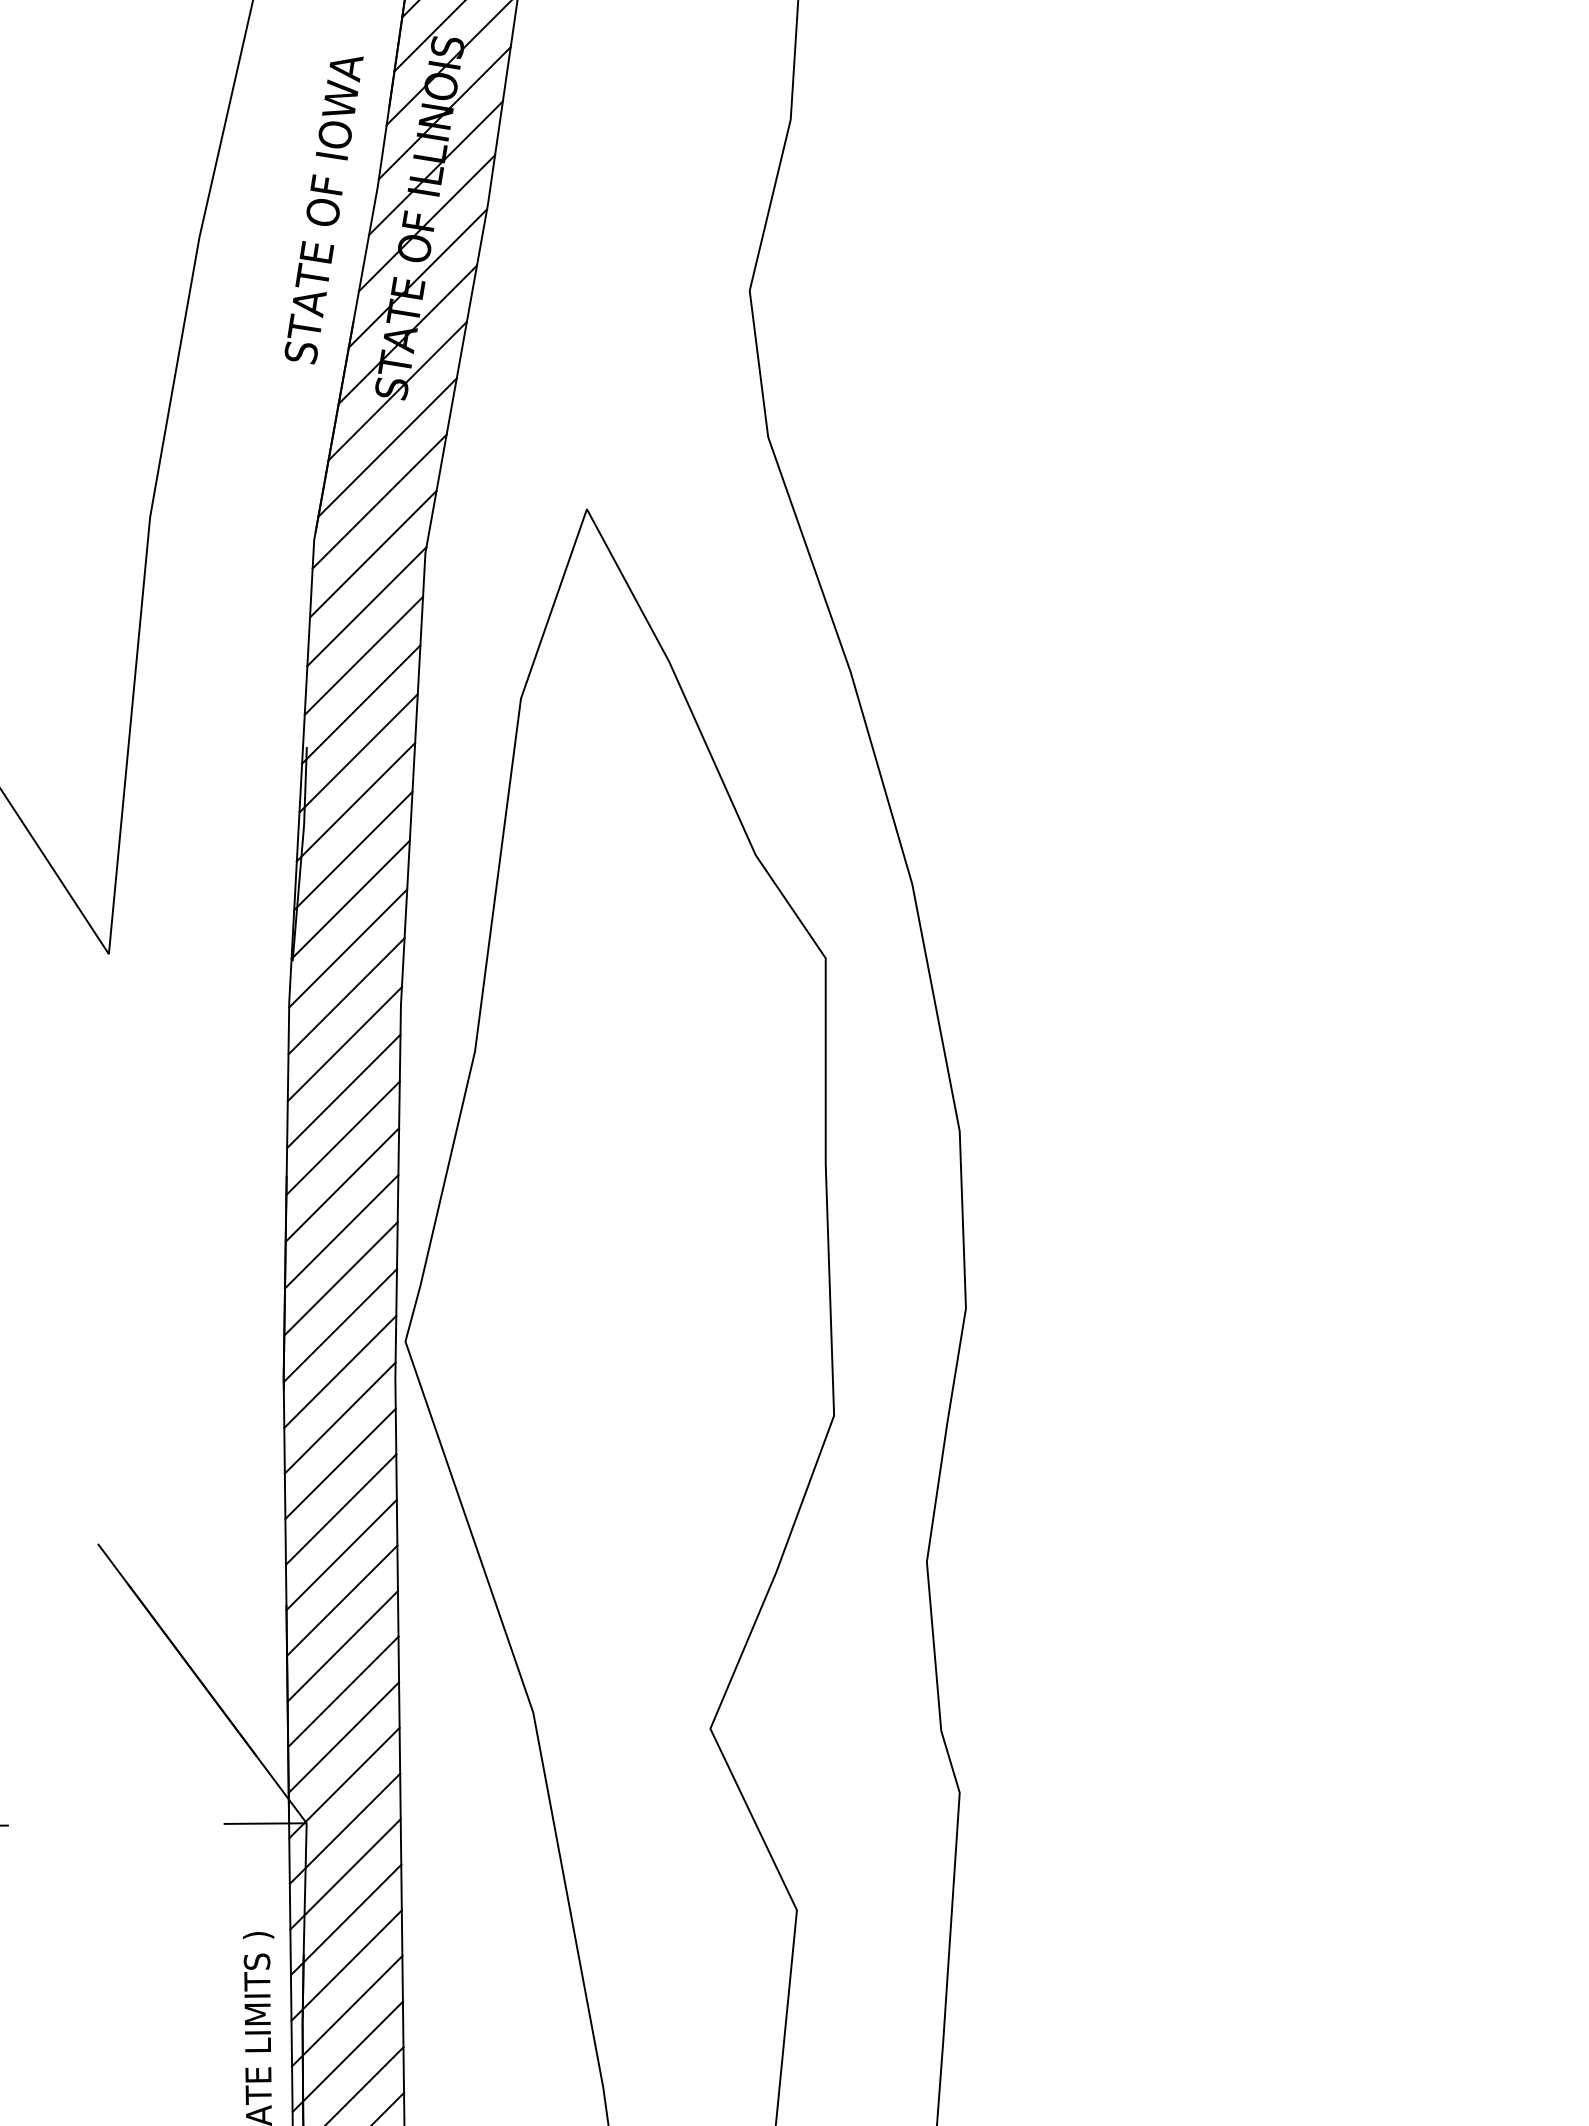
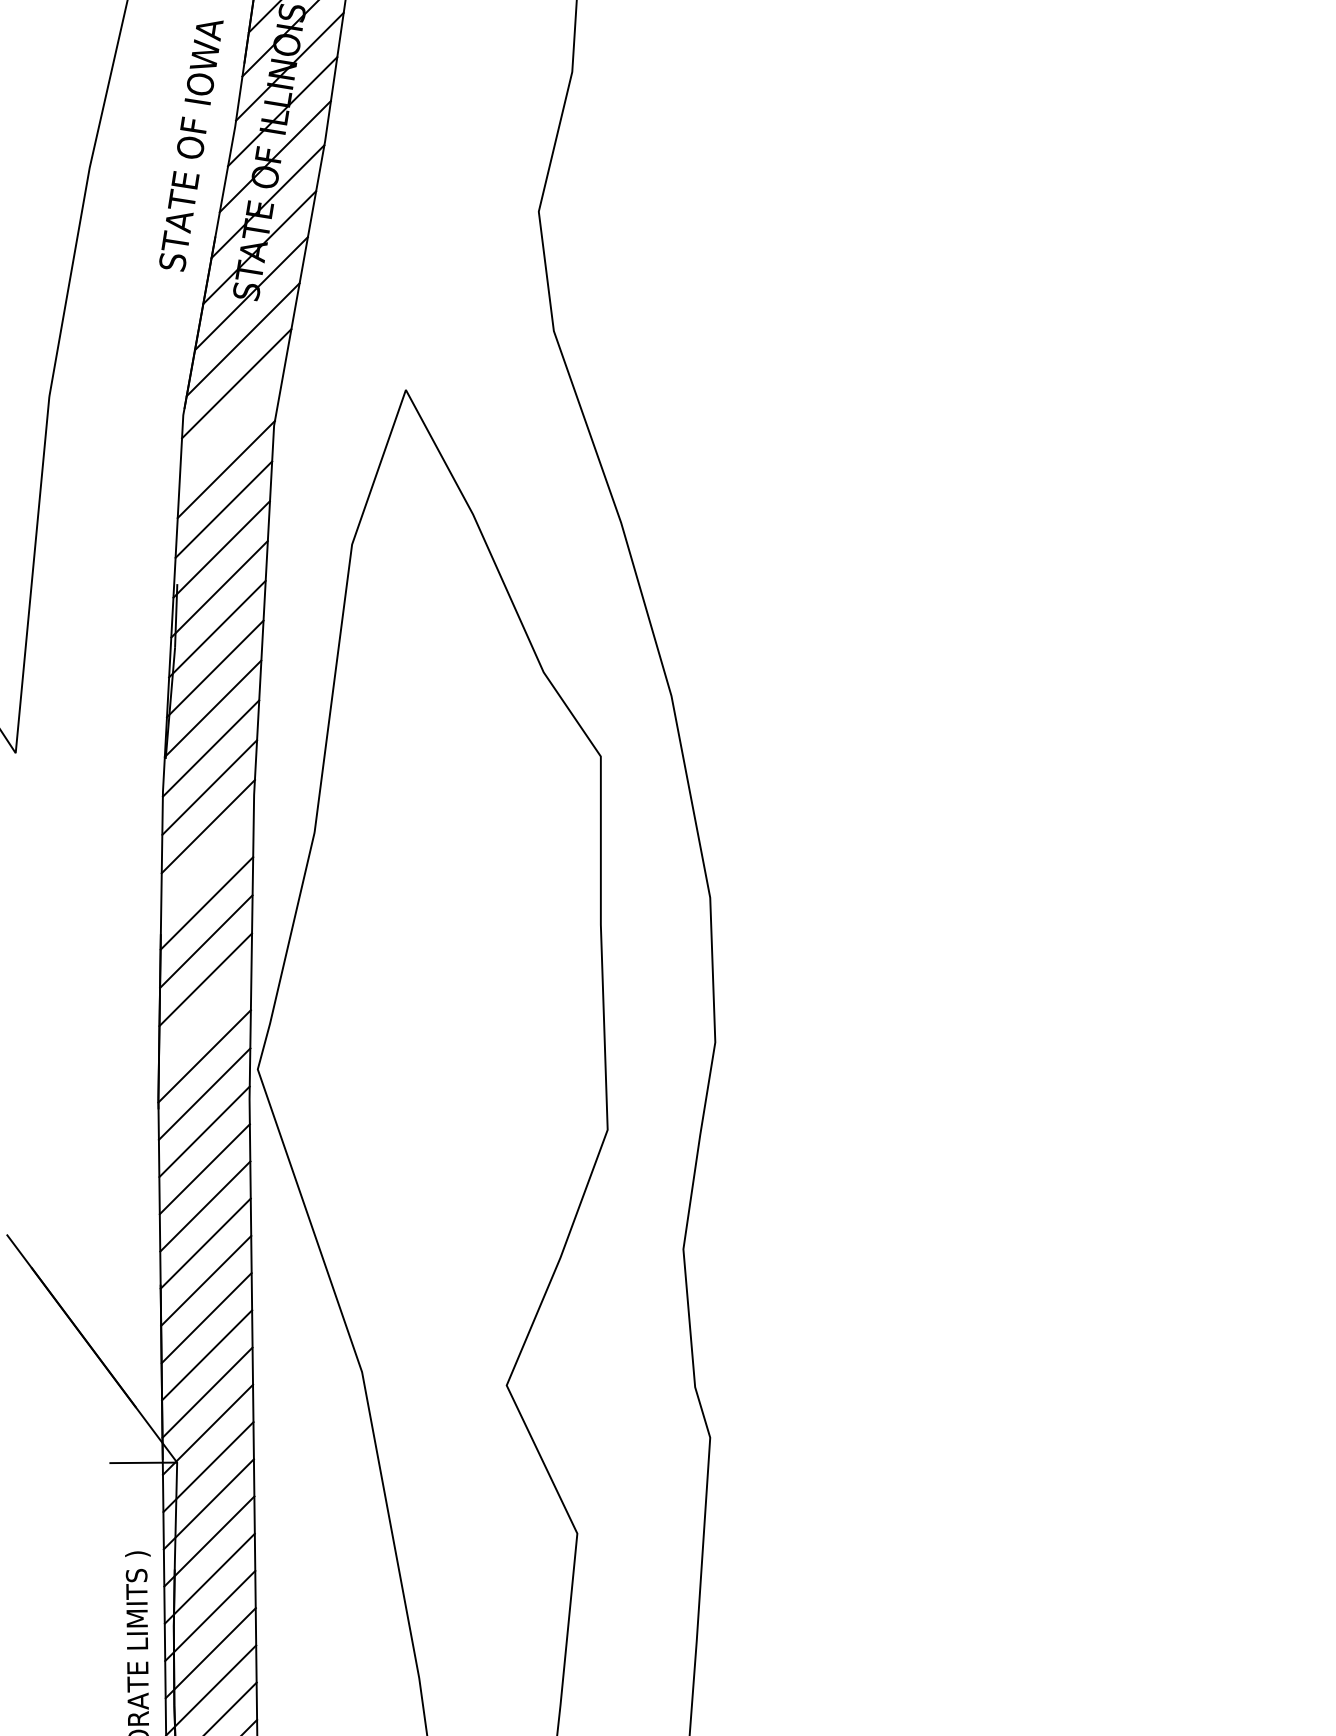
line: (373, 553) -> (231, 426), removed
line: (343, 1090) -> (207, 864), removed
line: (340, 1277) -> (204, 1017), removed

